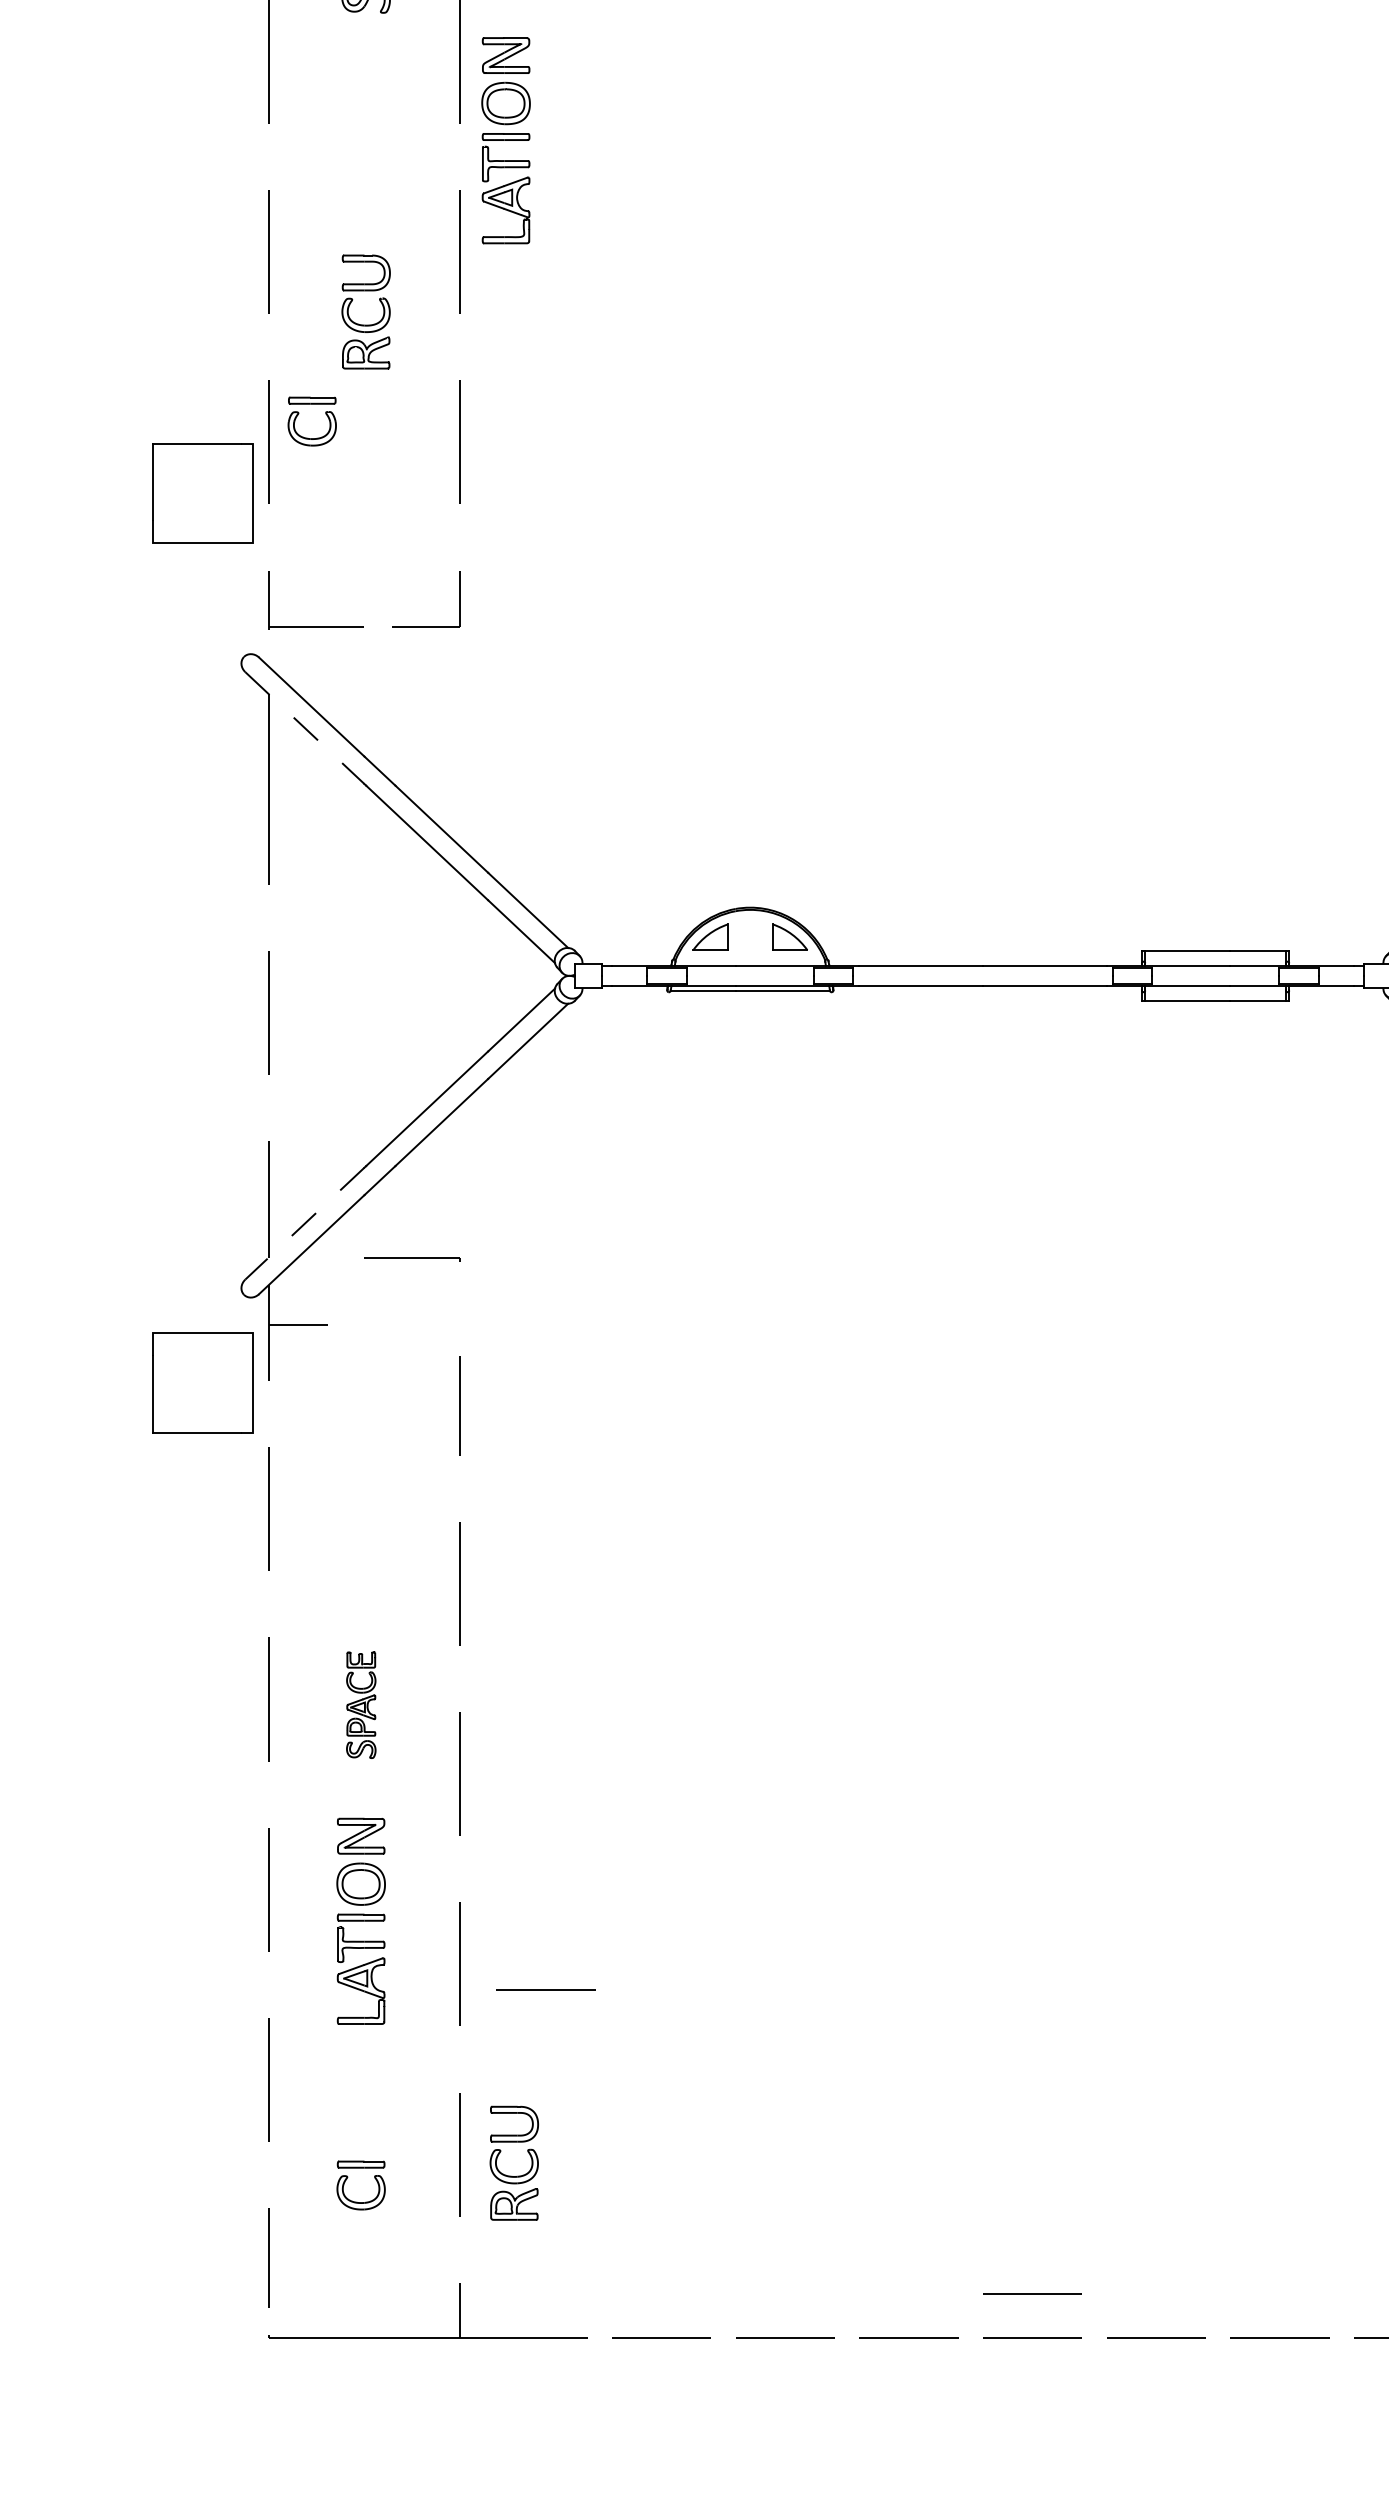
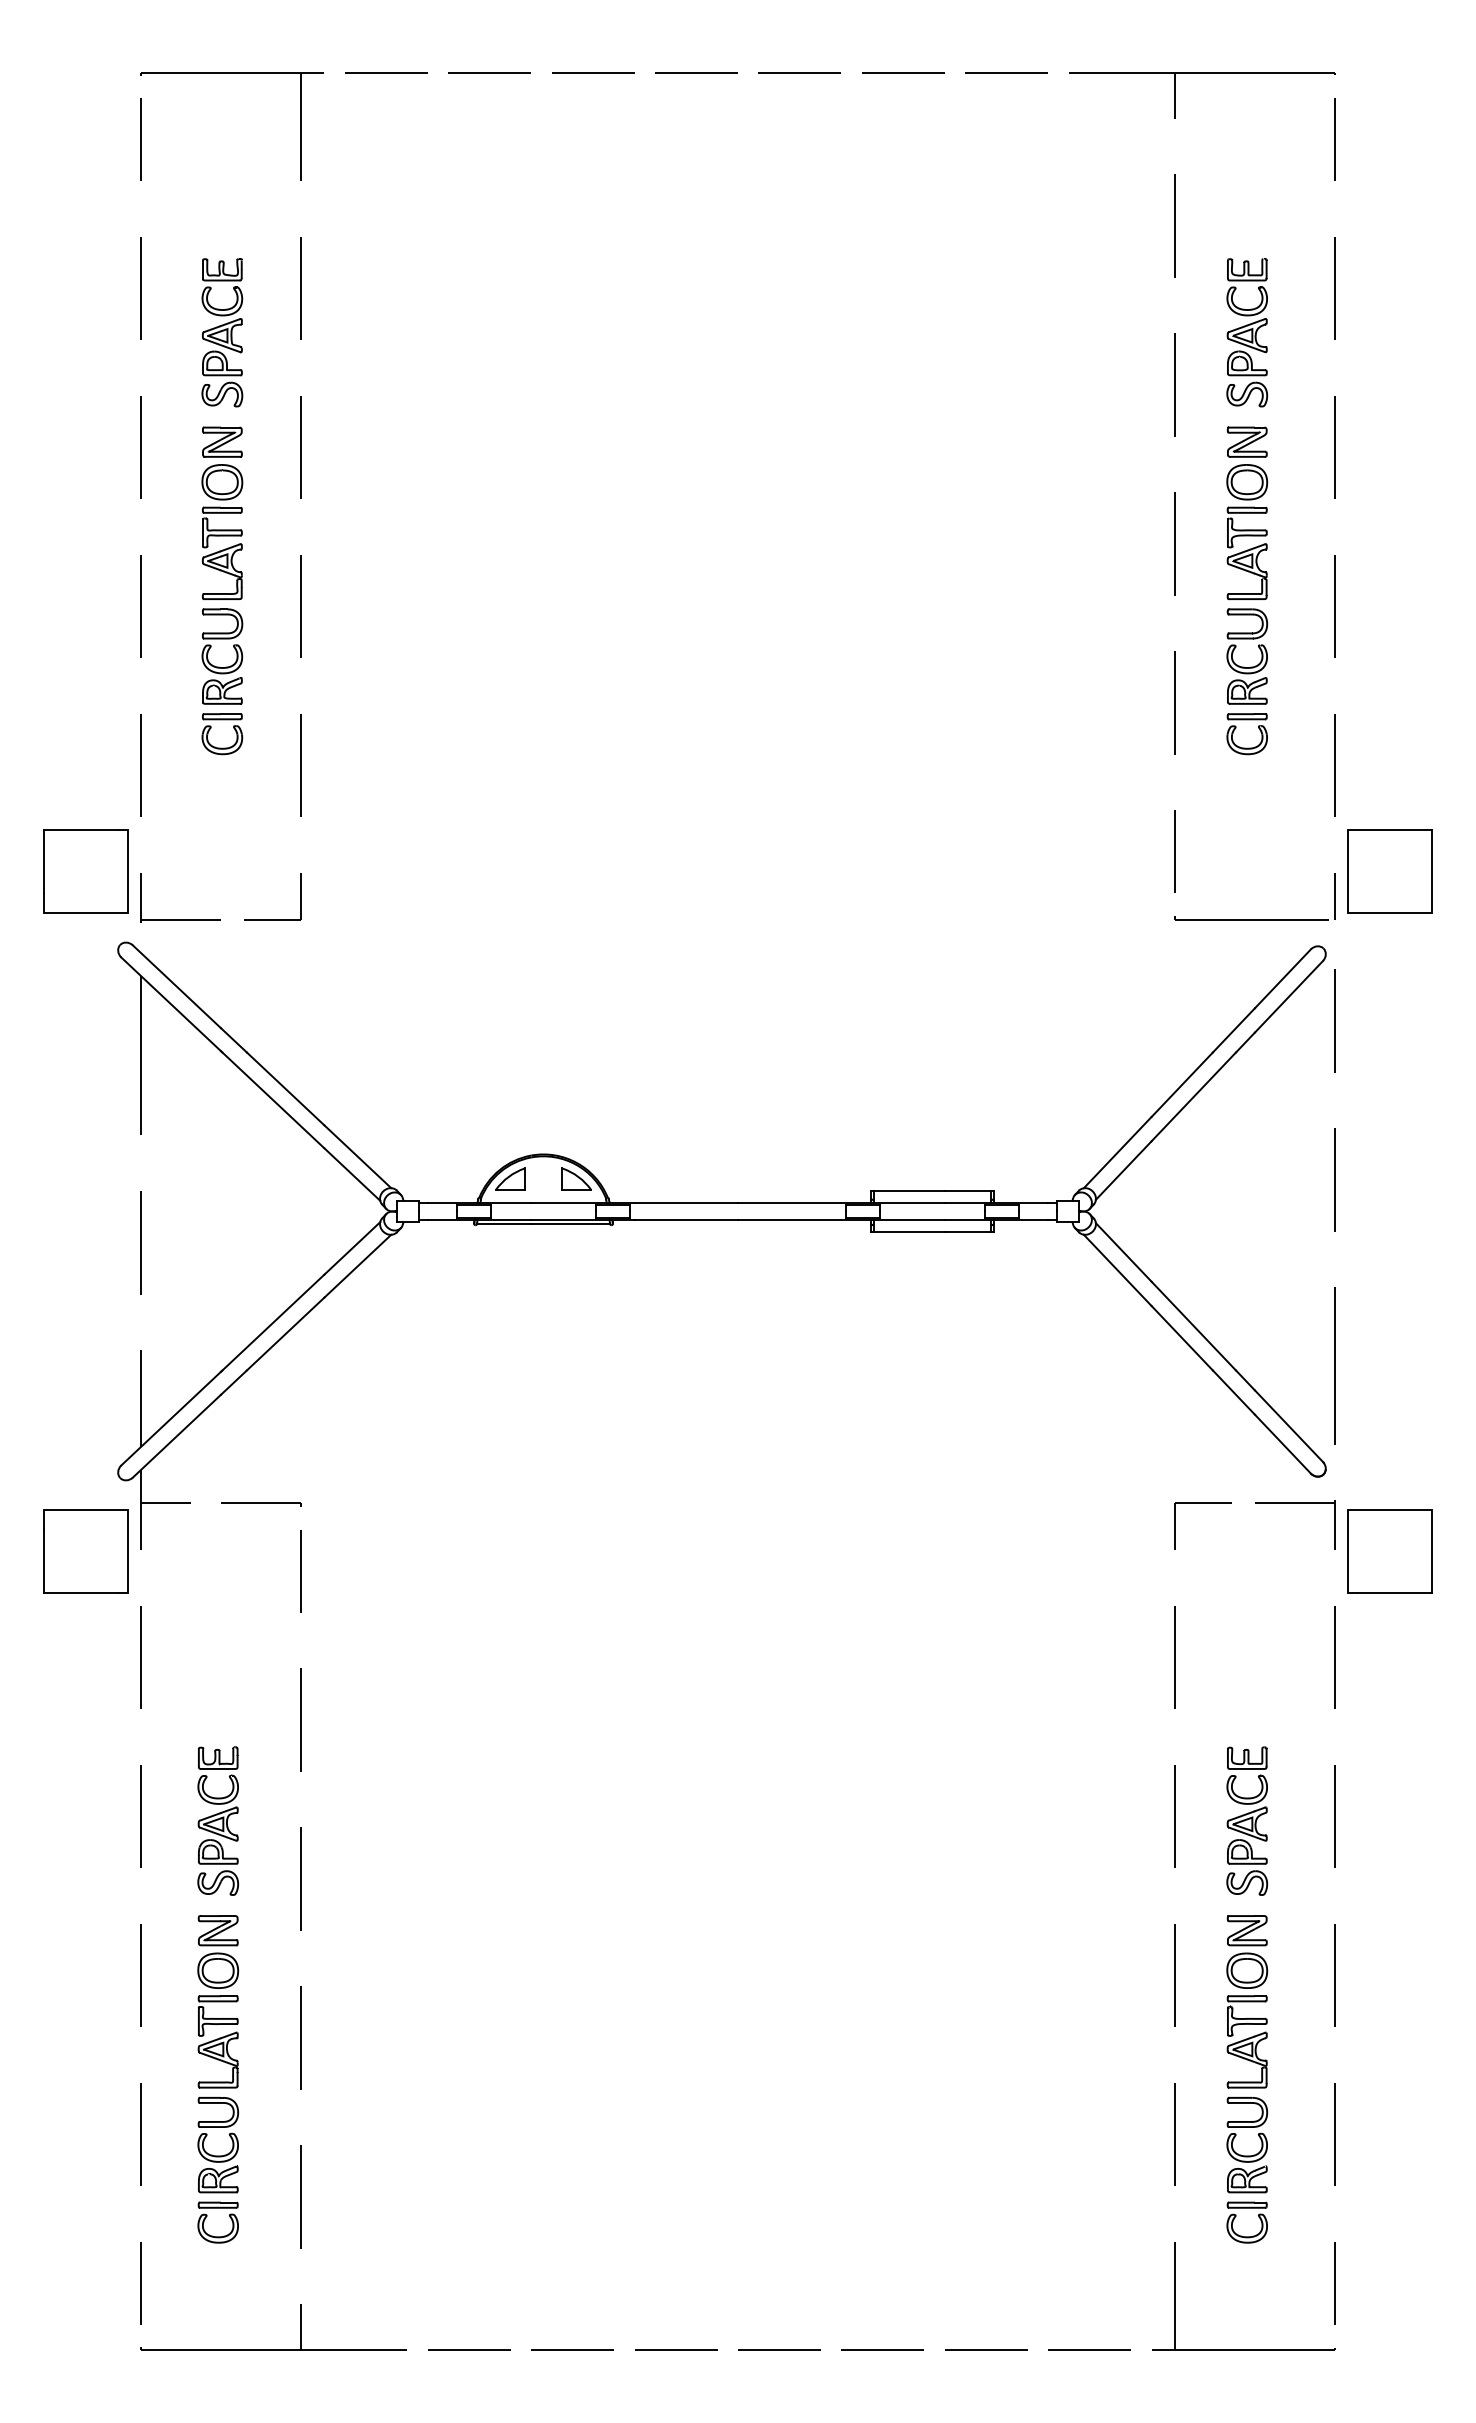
part: (506, 140) -> (222, 513), moved
part: (299, 414) -> (211, 728), moved
part: (202, 493) -> (85, 871), moved
line: (305, 728) -> (171, 1004), dashed -> solid
line: (304, 1223) -> (170, 1418), dashed -> solid
line: (412, 1258) -> (261, 1503), moved
part: (361, 1704) -> (218, 1820), size x1.67
line: (545, 1989) -> (372, 2058), removed
part: (514, 2175) -> (218, 2155), moved
line: (1032, 2293) -> (779, 2312), removed

